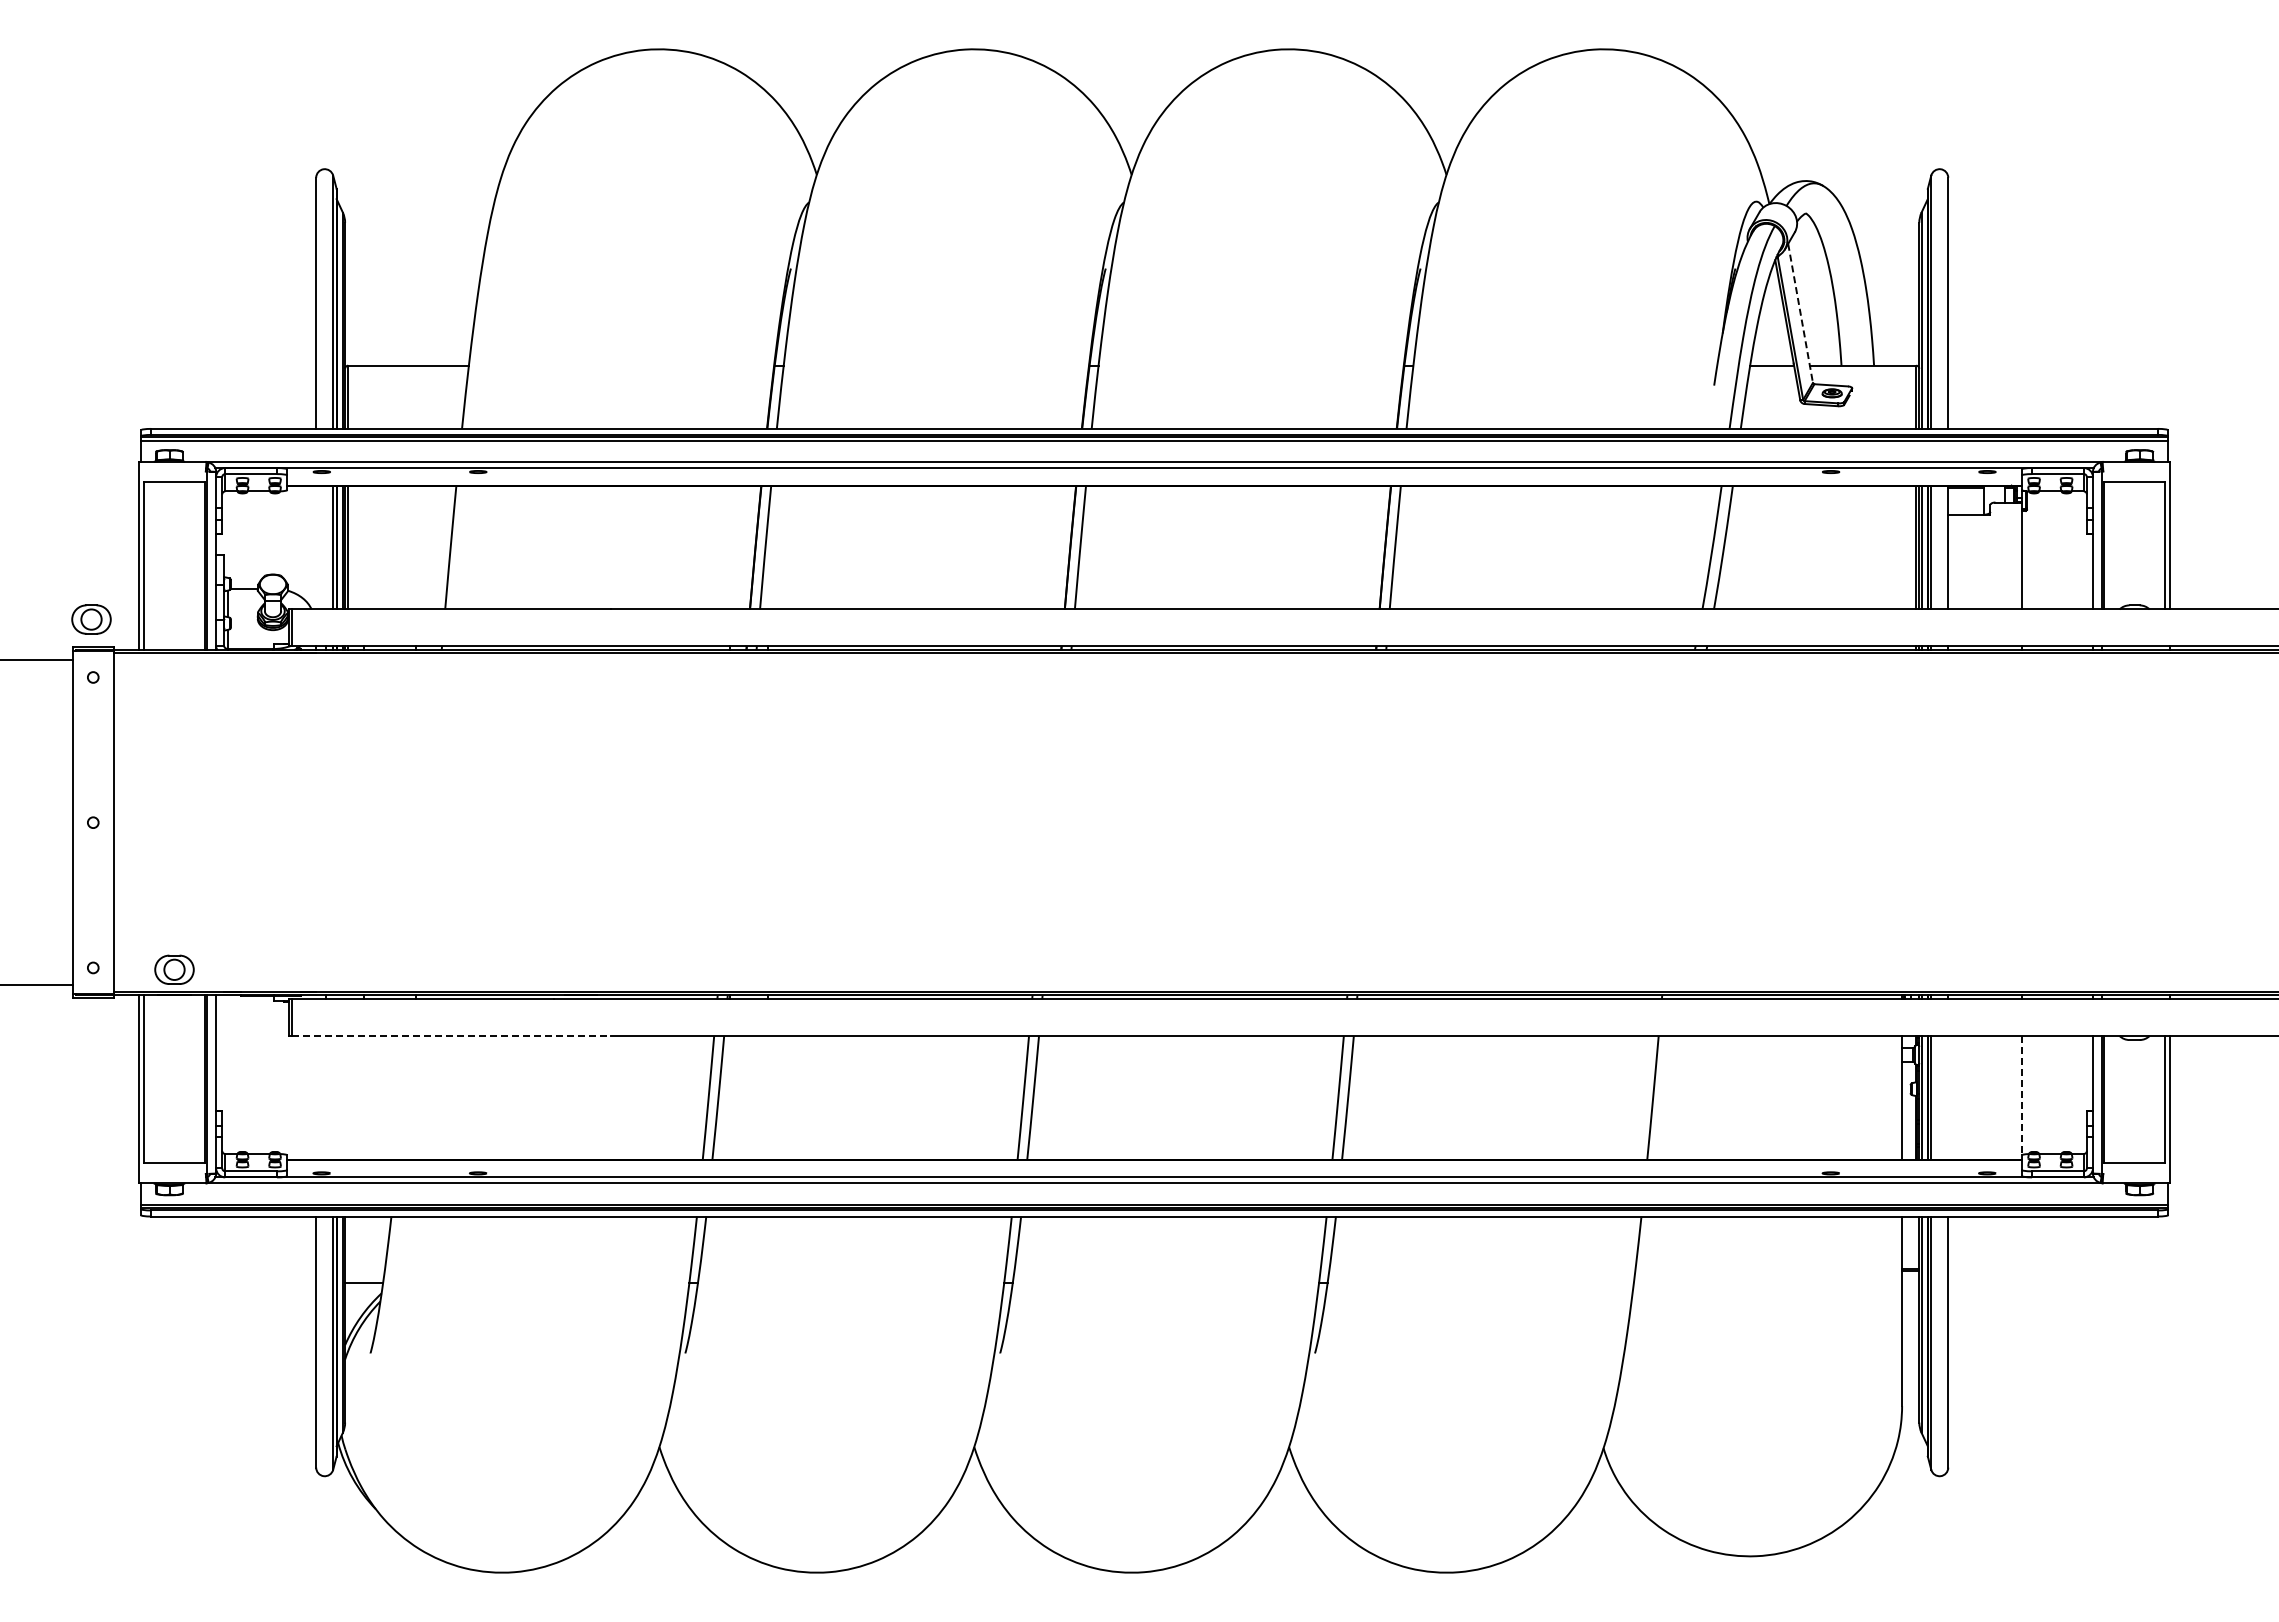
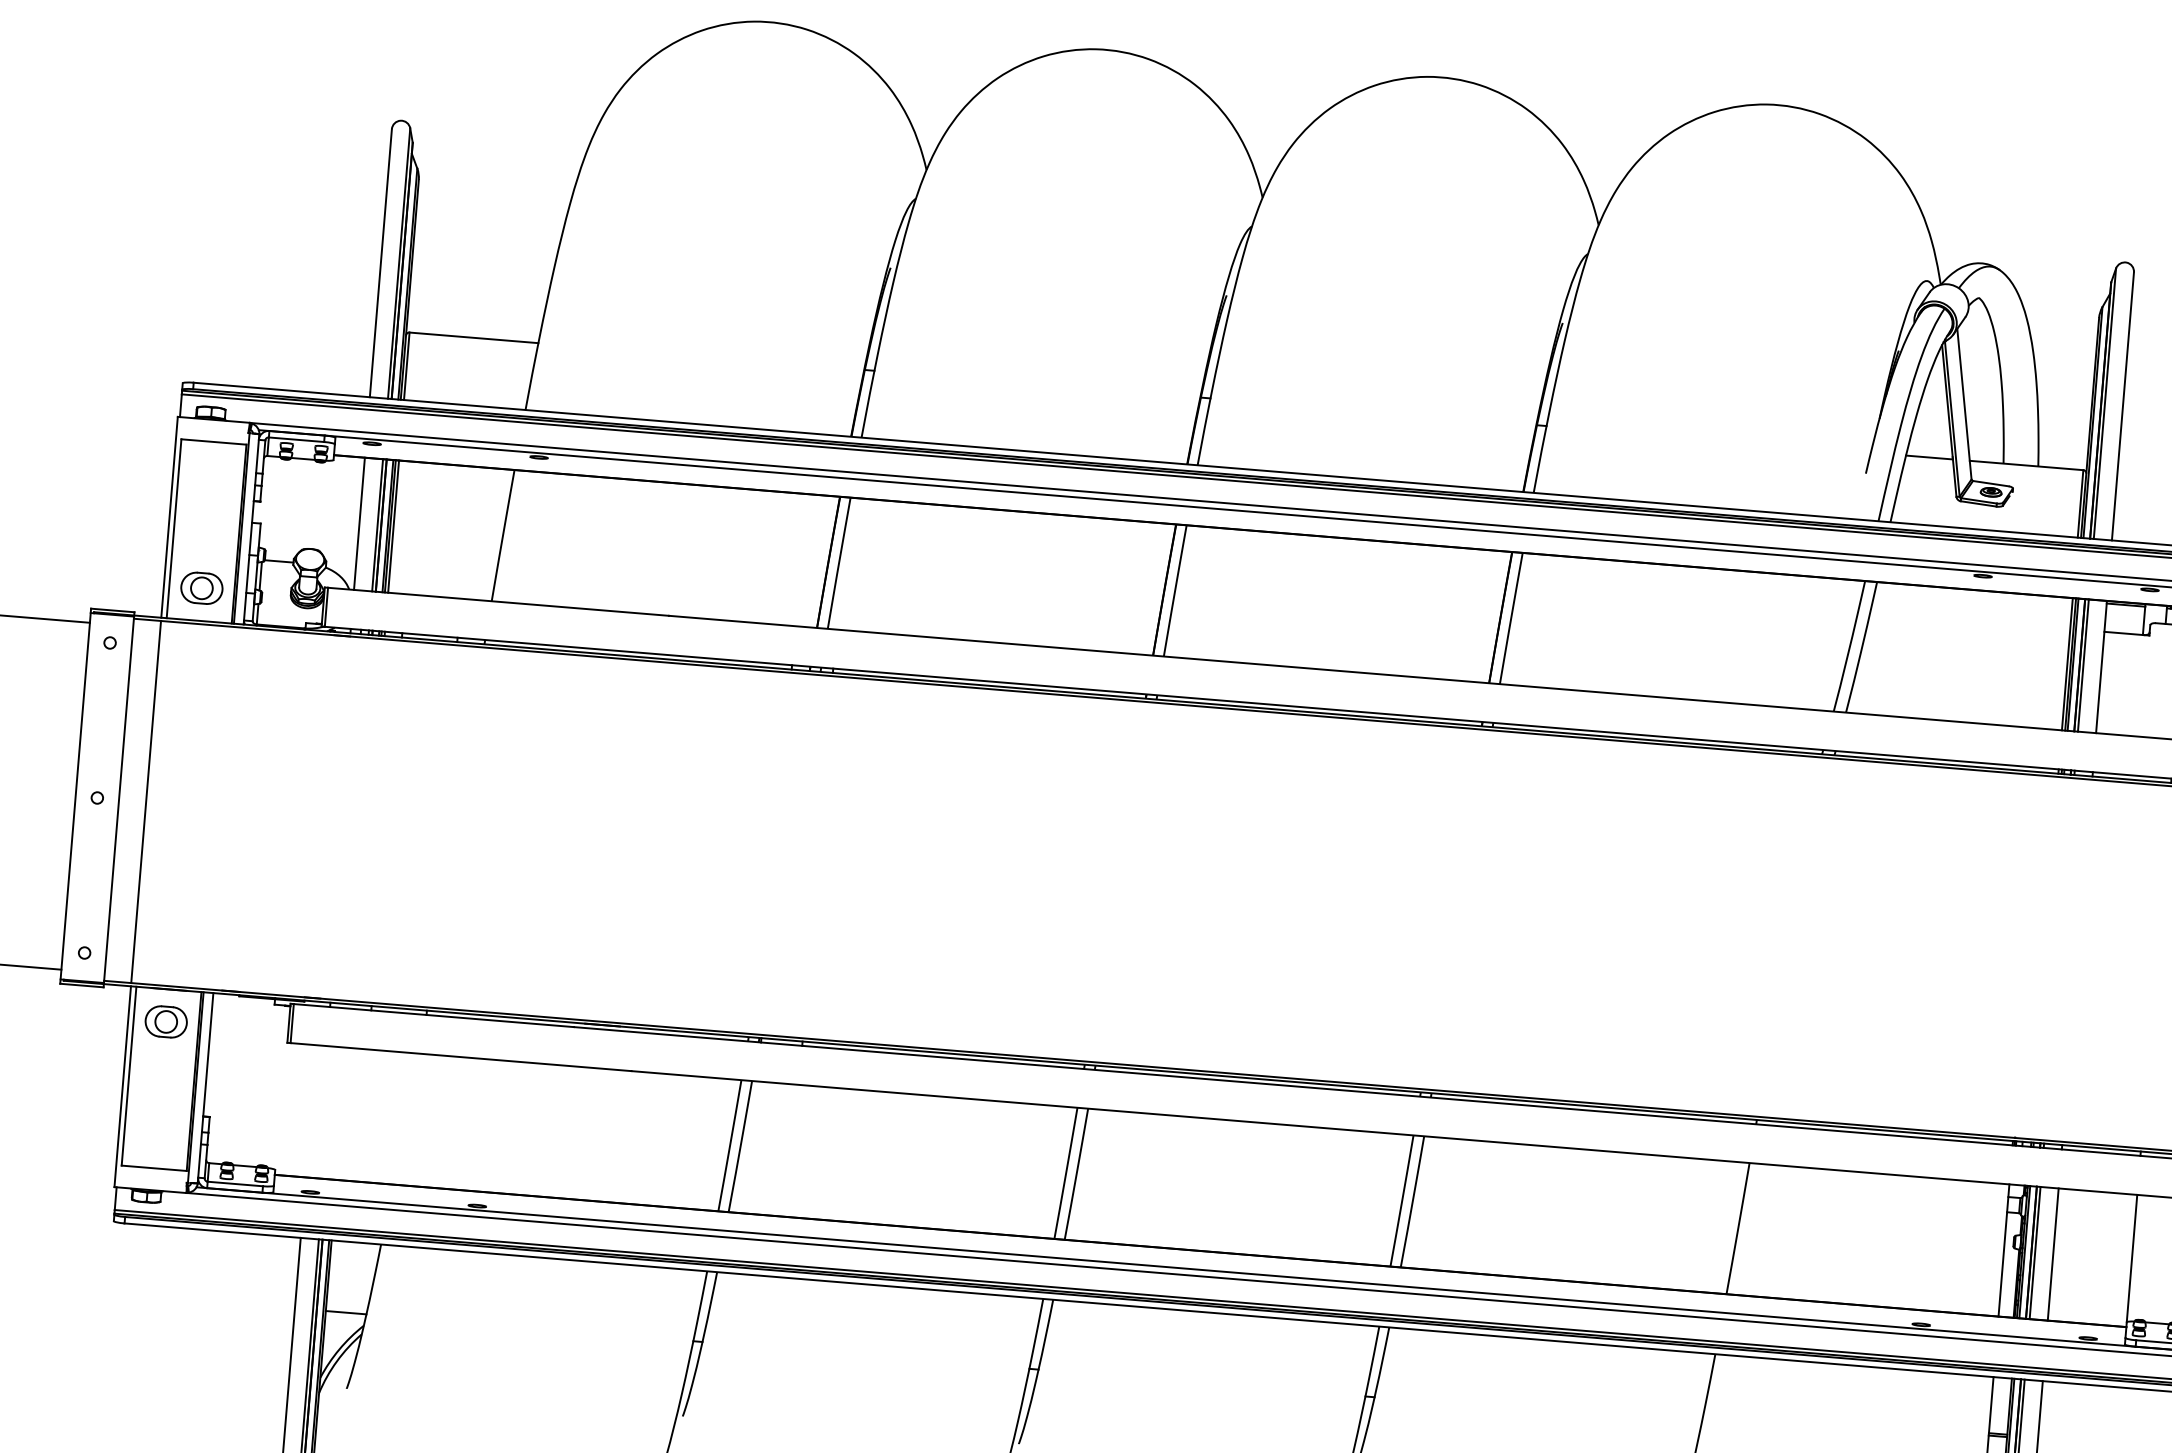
line: (1800, 313) -> (1964, 404), dashed -> solid
line: (316, 547) -> (359, 523), added
part: (91, 619) -> (201, 588), moved
line: (138, 822) -> (145, 801), added
part: (174, 969) -> (166, 1021), moved
line: (451, 1035) -> (461, 1056), dashed -> solid
line: (2021, 1095) -> (2131, 1258), dashed -> solid
line: (1948, 1097) -> (2053, 1254), added

